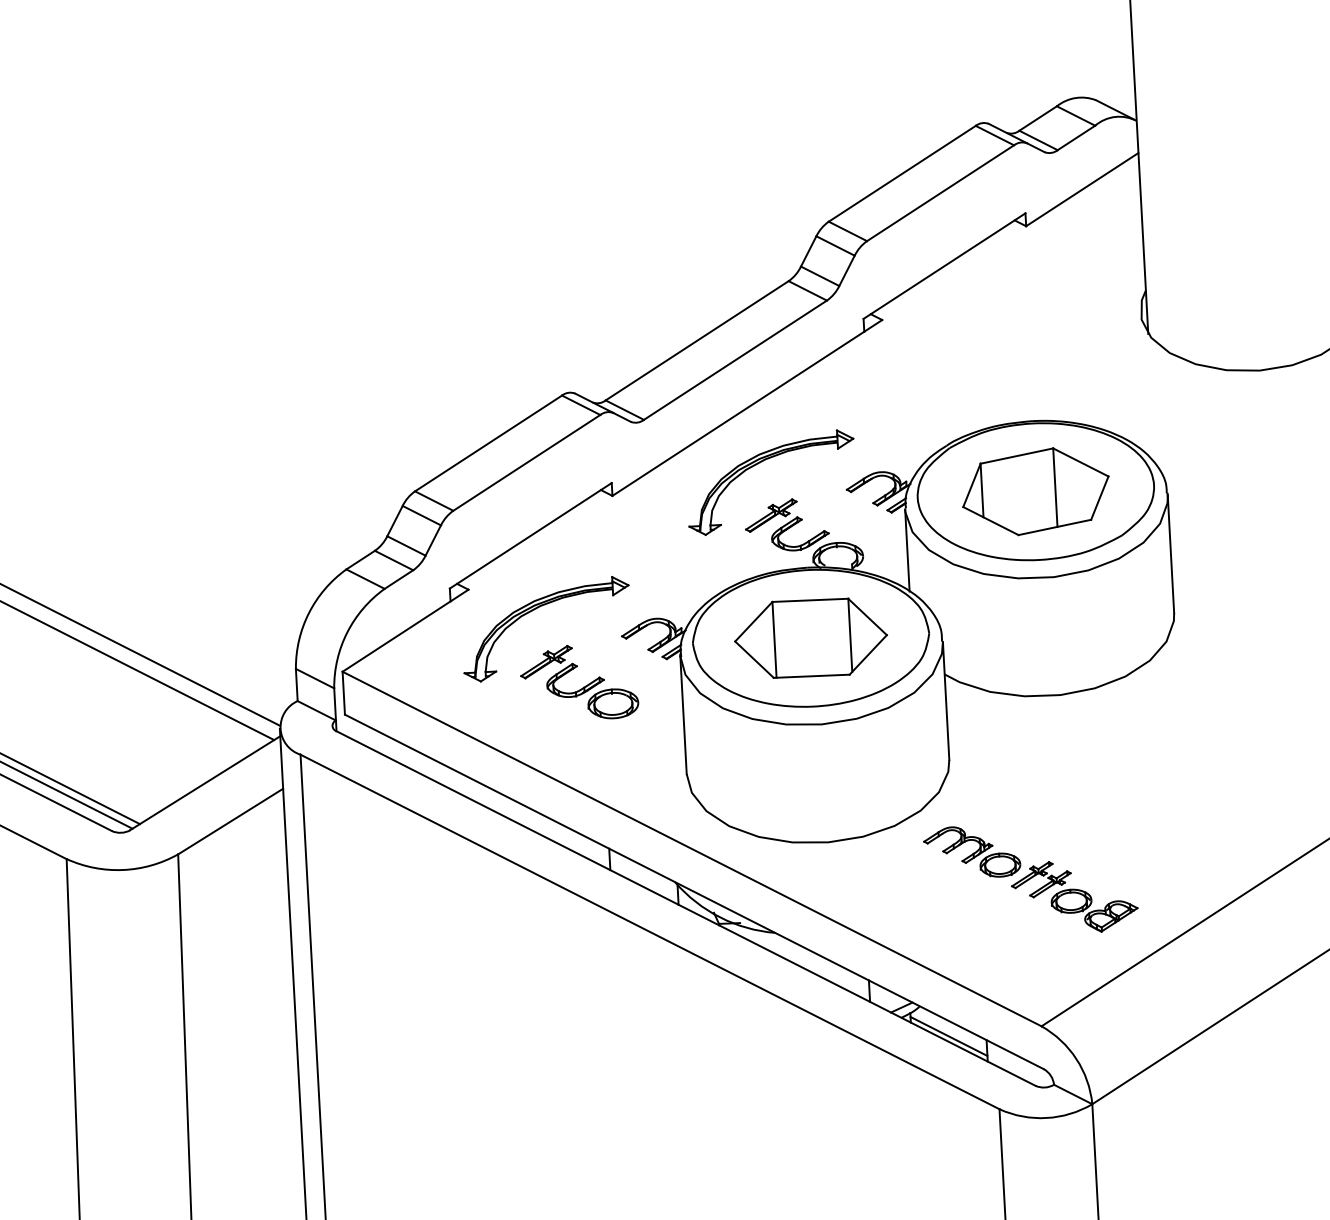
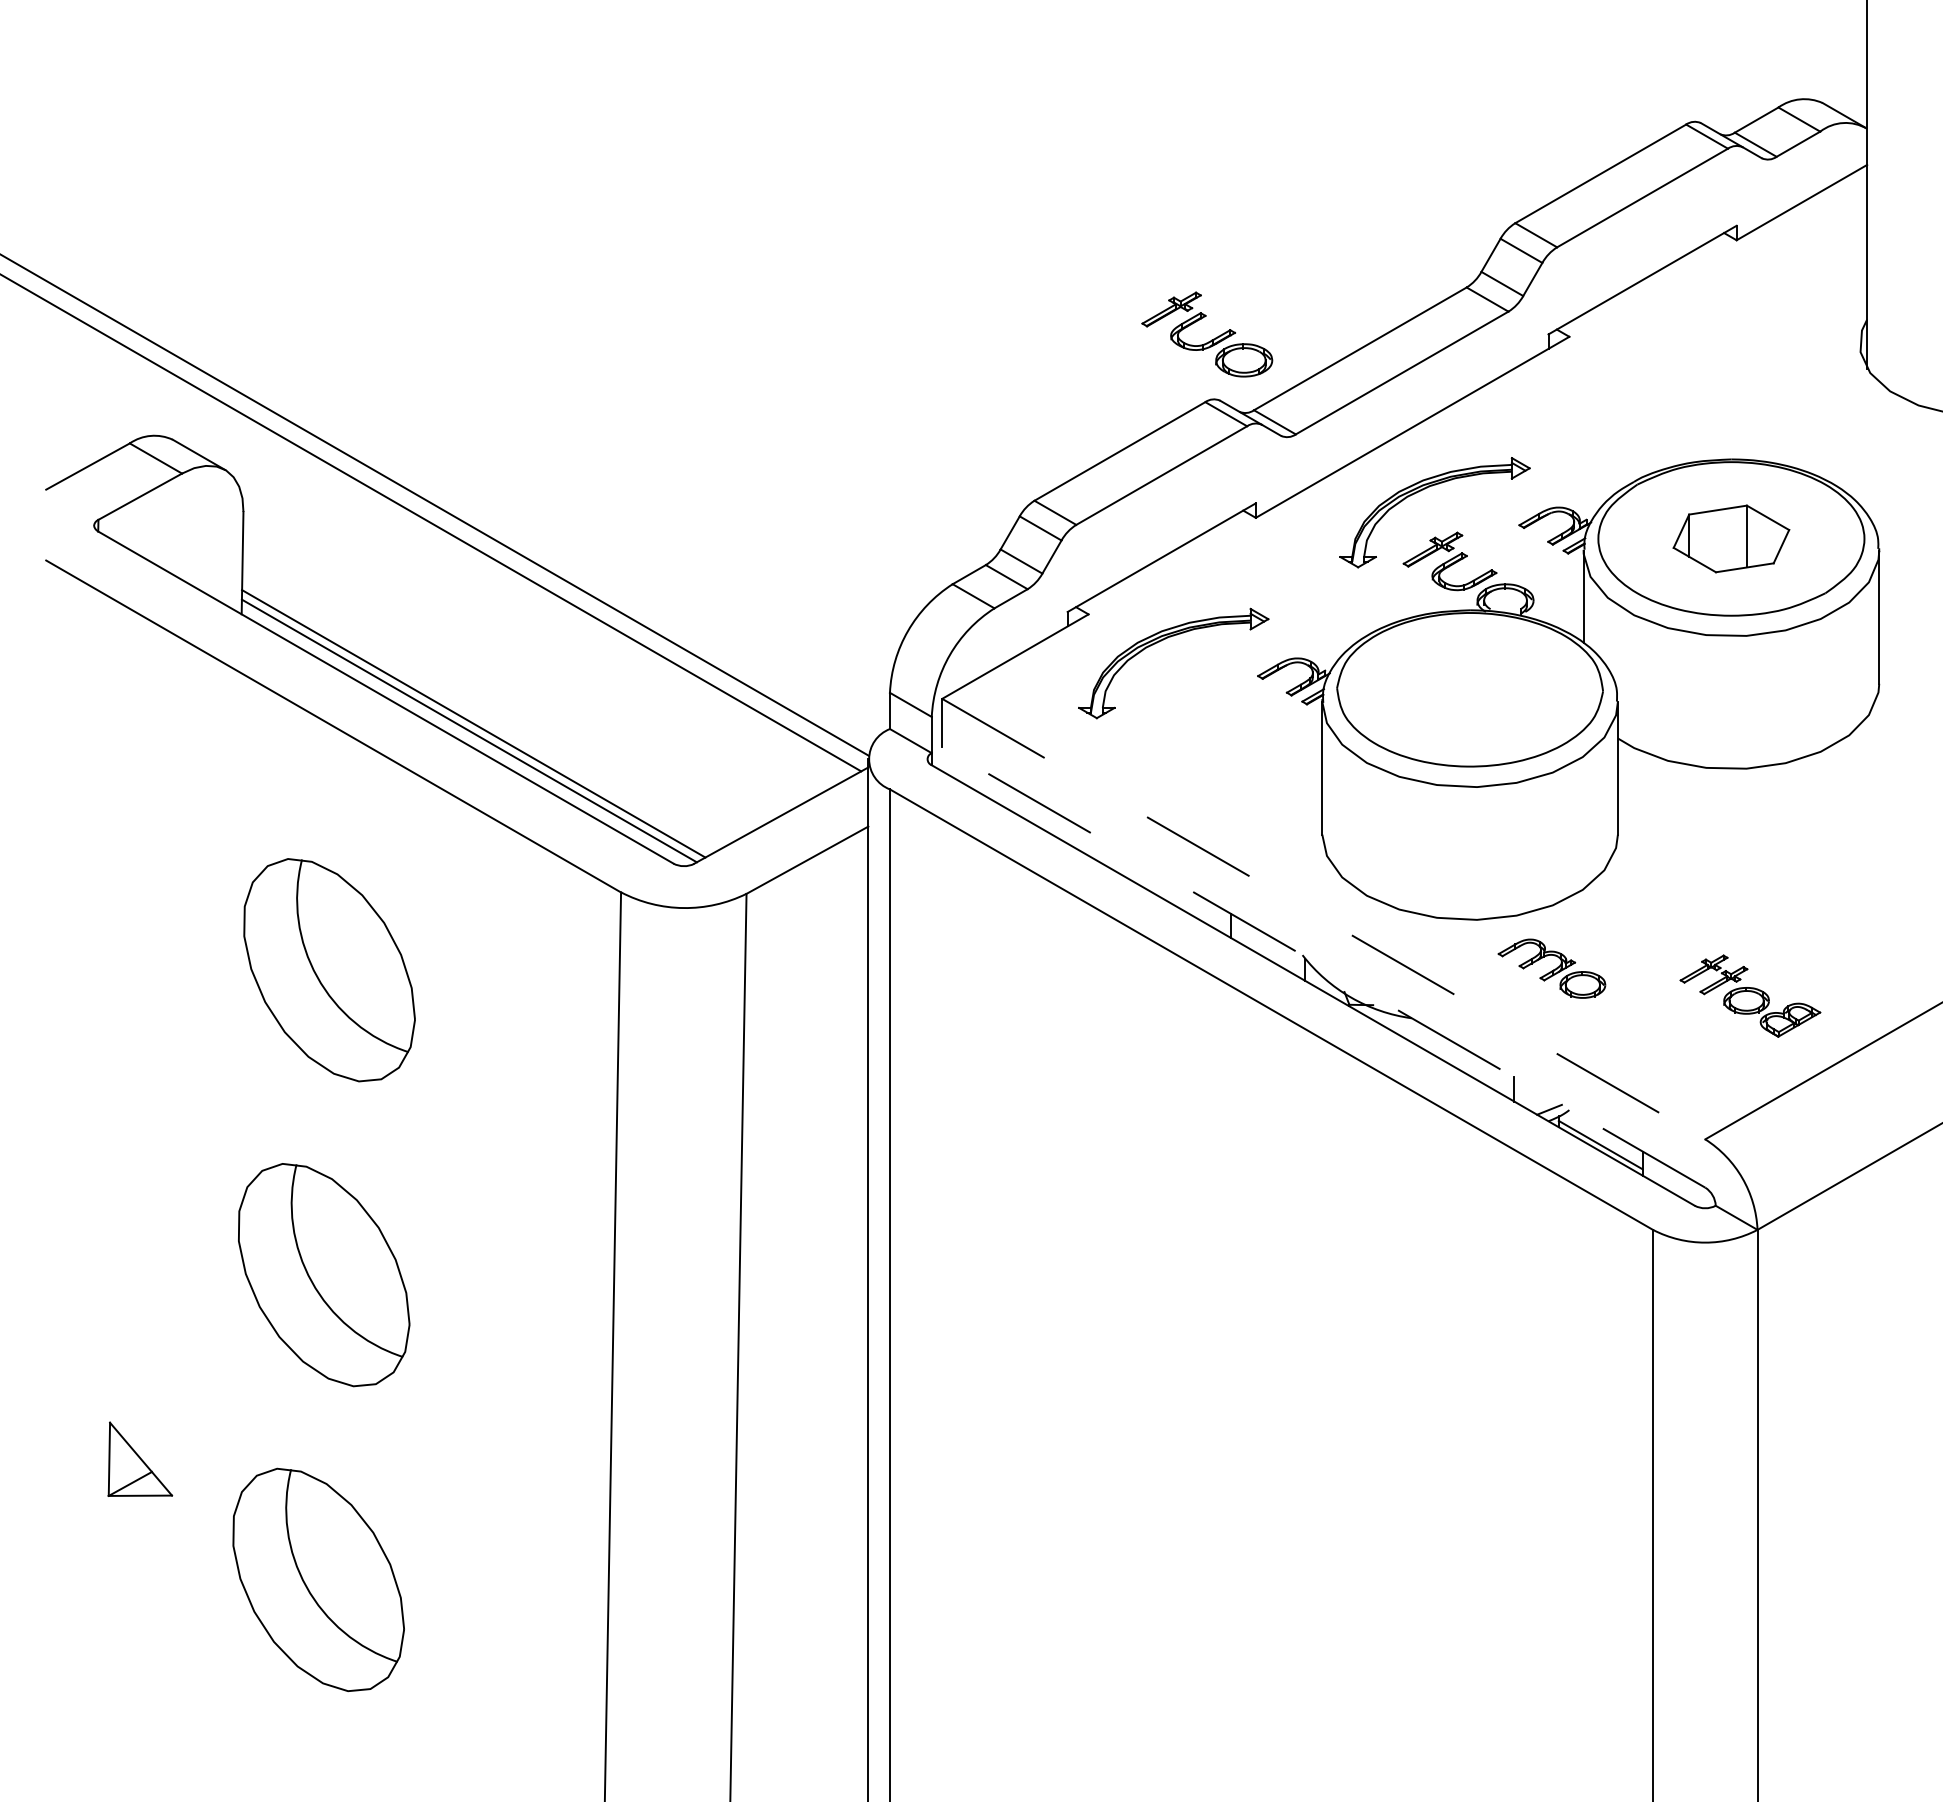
part: (1035, 491) -> (1731, 538), size x0.7
part: (810, 638) -> (1469, 689), removed
part: (583, 686) -> (1211, 339), moved
line: (691, 849) -> (1323, 919), solid -> dashed
part: (971, 852) -> (1551, 968), moved
line: (694, 892) -> (1323, 967), solid -> dashed

